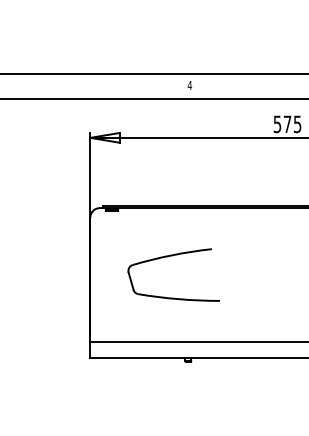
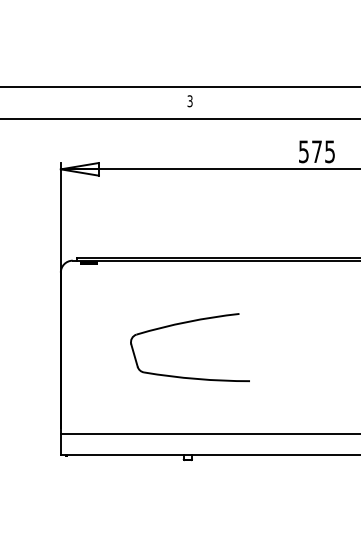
text: (189, 85) -> (189, 101), 4 -> 3
part: (172, 256) -> (188, 323), moved

